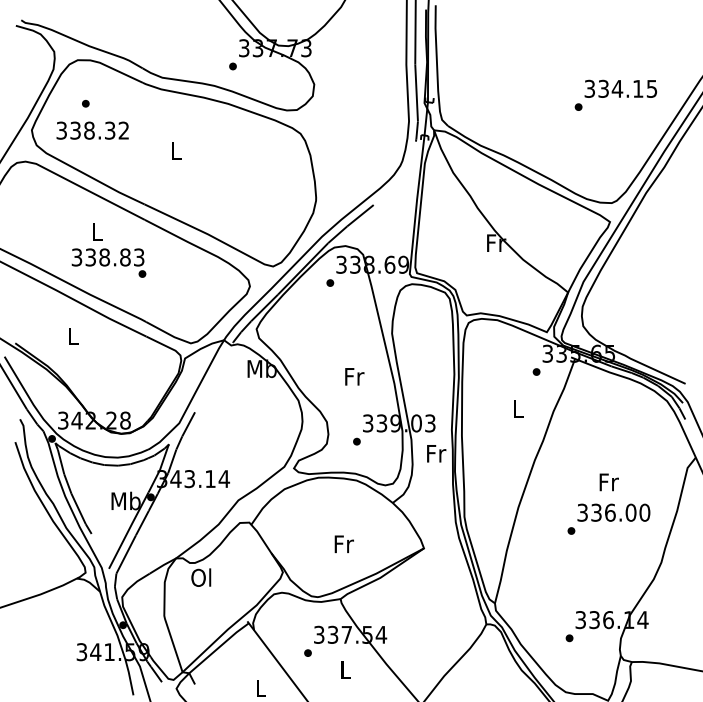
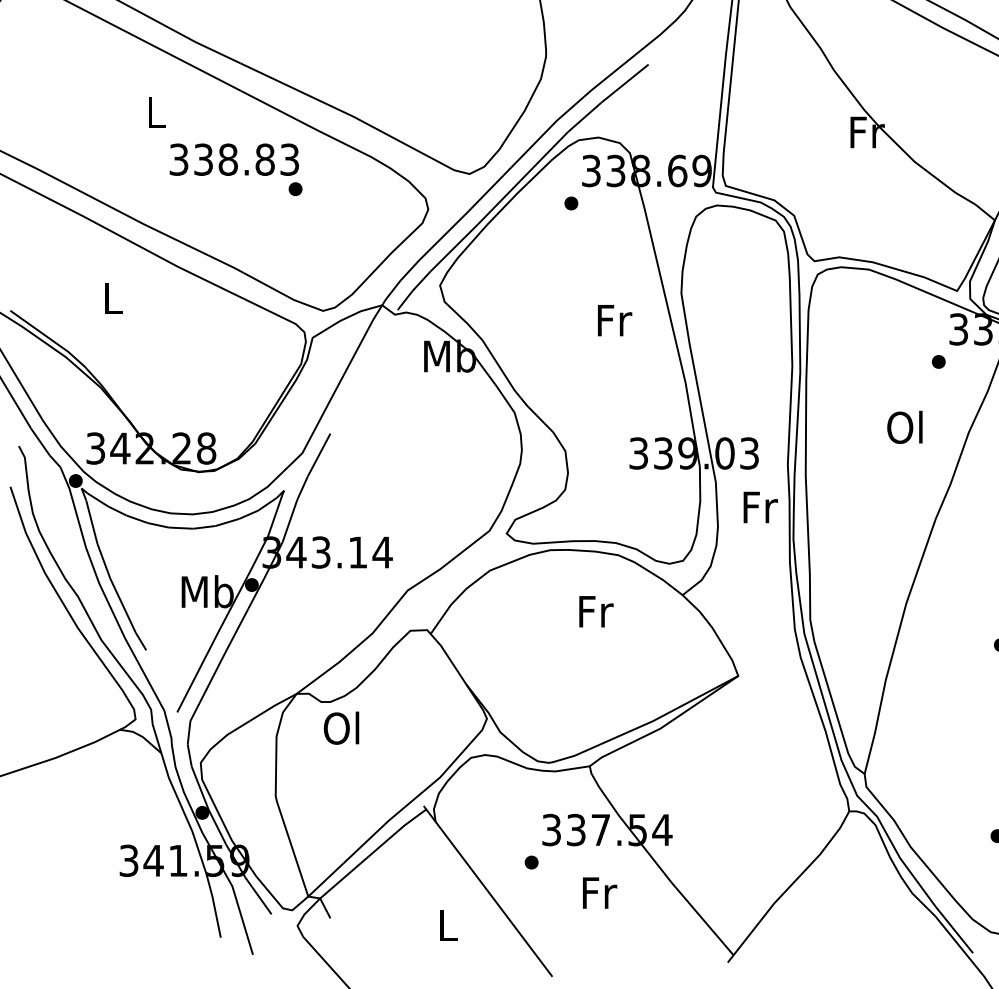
text: (108, 262) -> (235, 168), moved
text: (354, 376) -> (614, 320), moved
text: (517, 408) -> (904, 426), L -> Ol
part: (356, 441) -> (618, 485), removed
text: (343, 543) -> (594, 610), moved
text: (345, 669) -> (598, 891), L -> Fr

